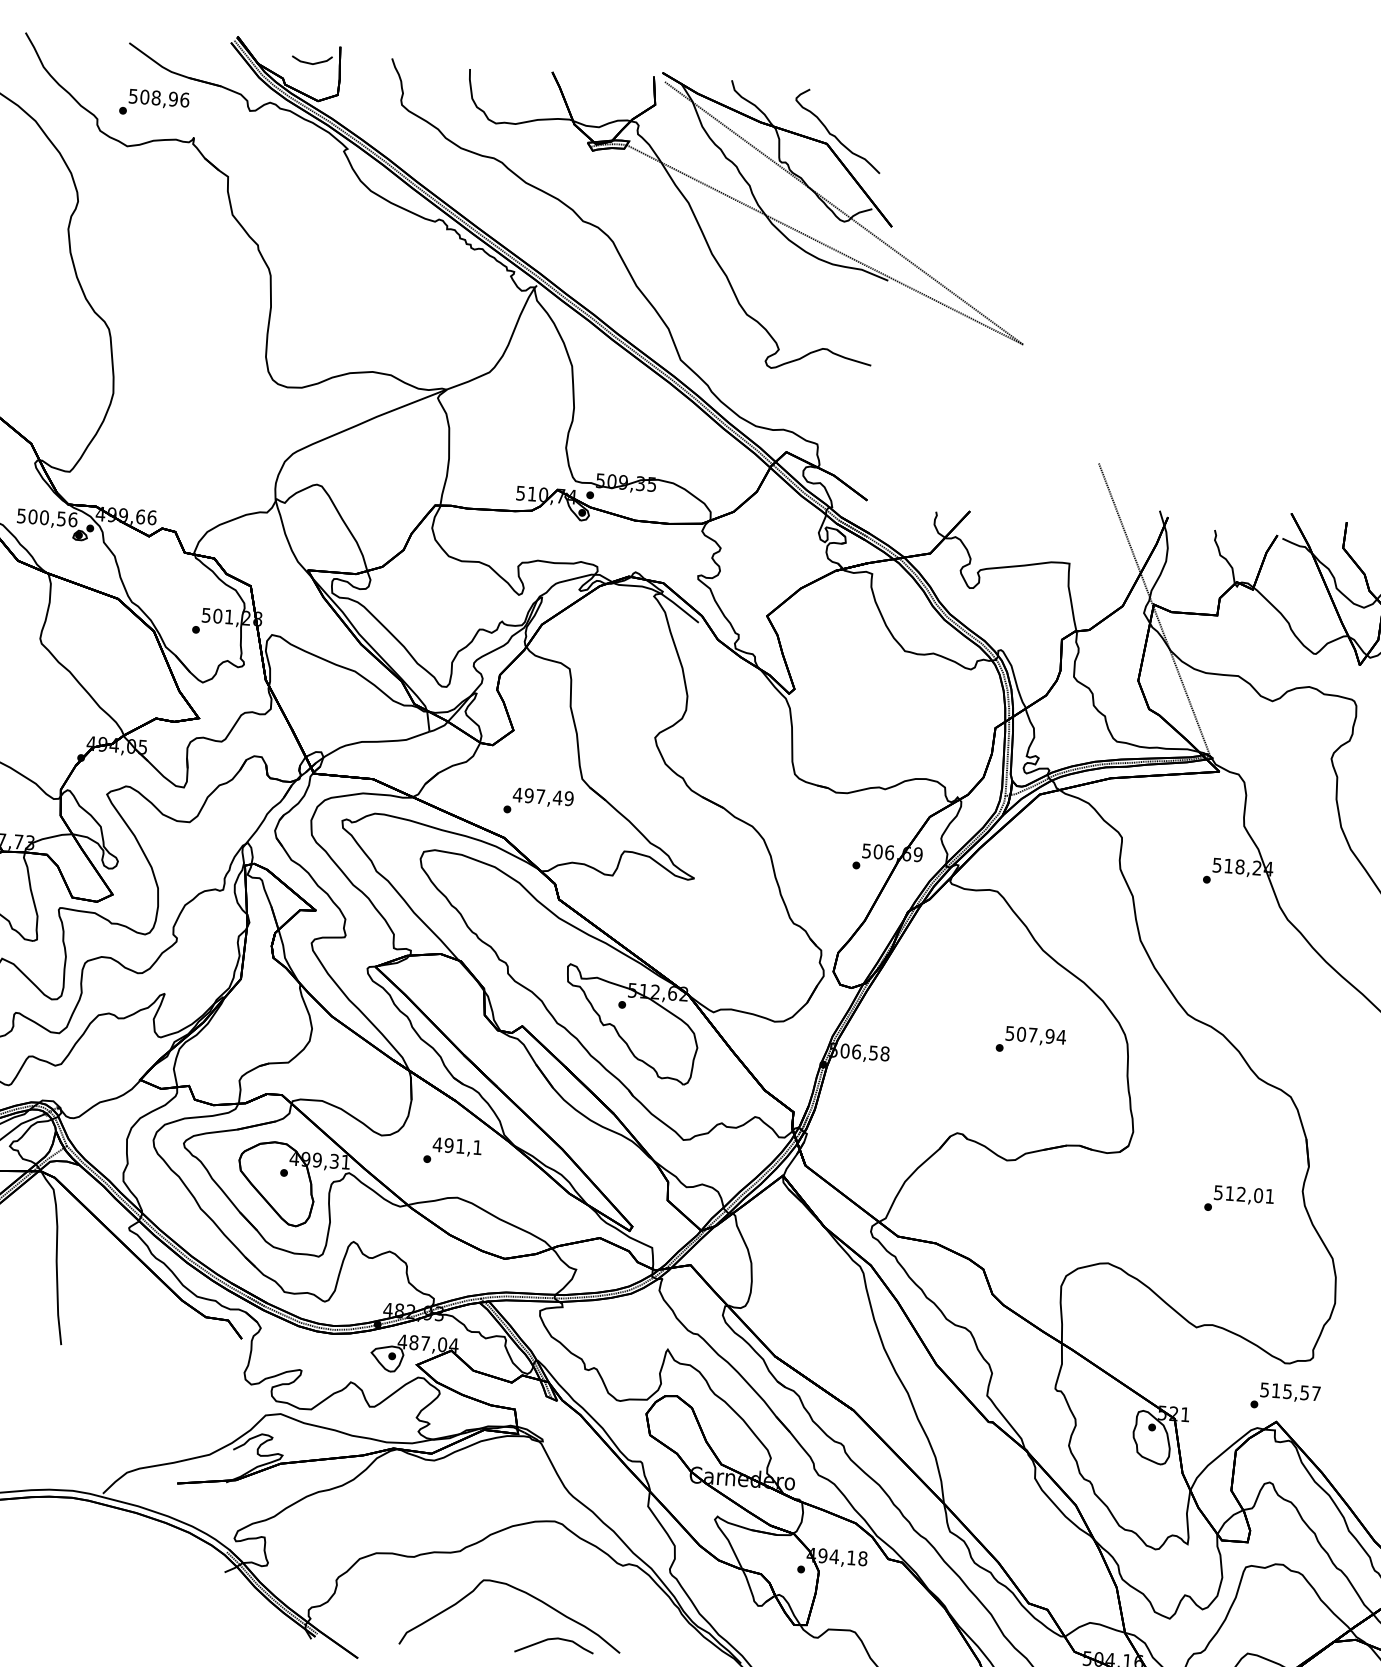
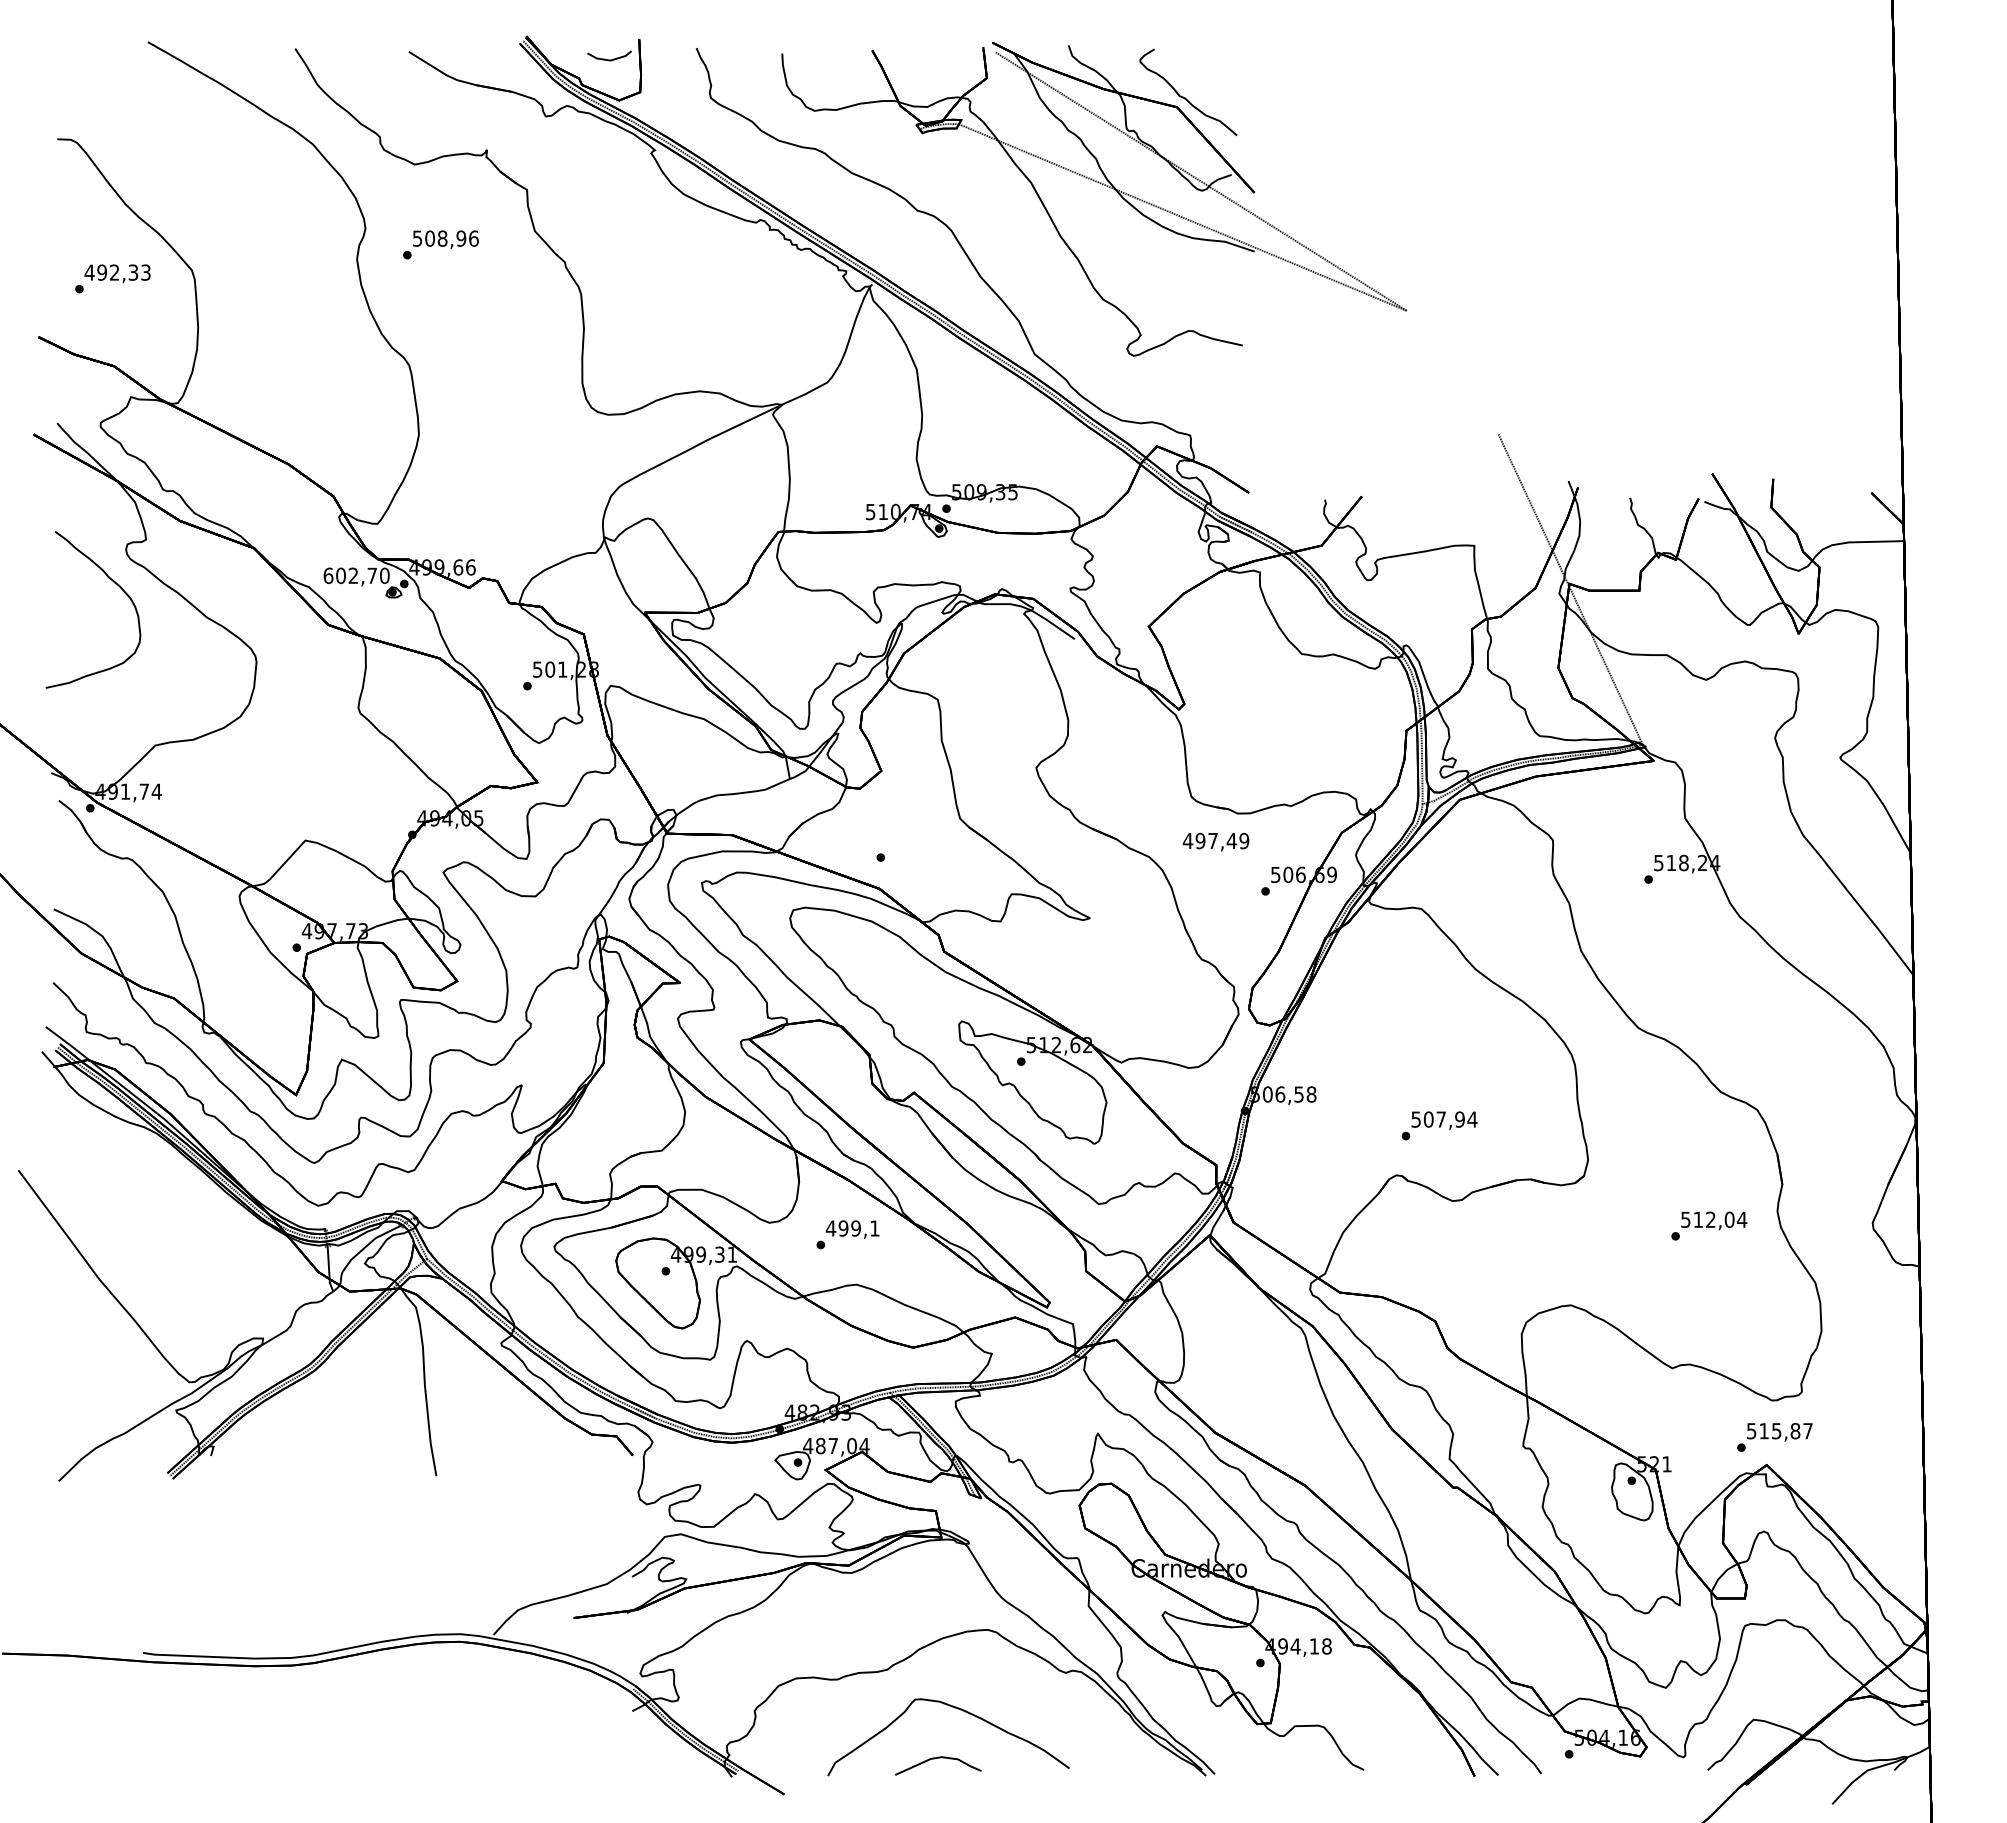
text: (153, 103) -> (440, 244), moved
text: (47, 517) -> (356, 575), 500,56 -> 602,70
text: (542, 797) -> (1215, 841), moved
text: (1030, 1040) -> (1439, 1125), moved
text: (459, 1146) -> (855, 1228), 491,1 -> 499,1
text: (1270, 1196) -> (1742, 1219), 512,01 -> 512,04
text: (1304, 1393) -> (1795, 1431), 515,57 -> 515,87
curve: (552, 1640) -> (935, 1759), moved

